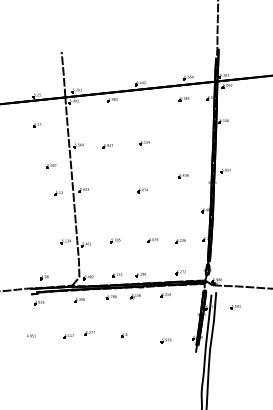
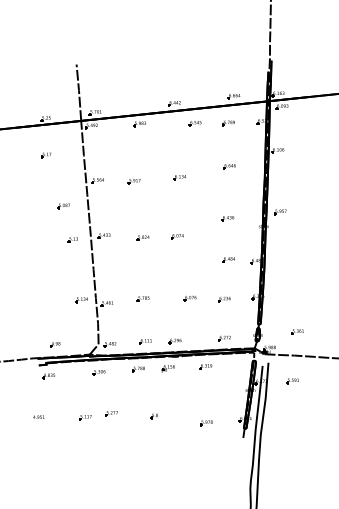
part: (157, 99) -> (195, 123), added
part: (184, 134) -> (229, 166), added
part: (115, 191) -> (143, 237), added
part: (184, 209) -> (229, 260), added
part: (239, 267) -> (297, 332), added

